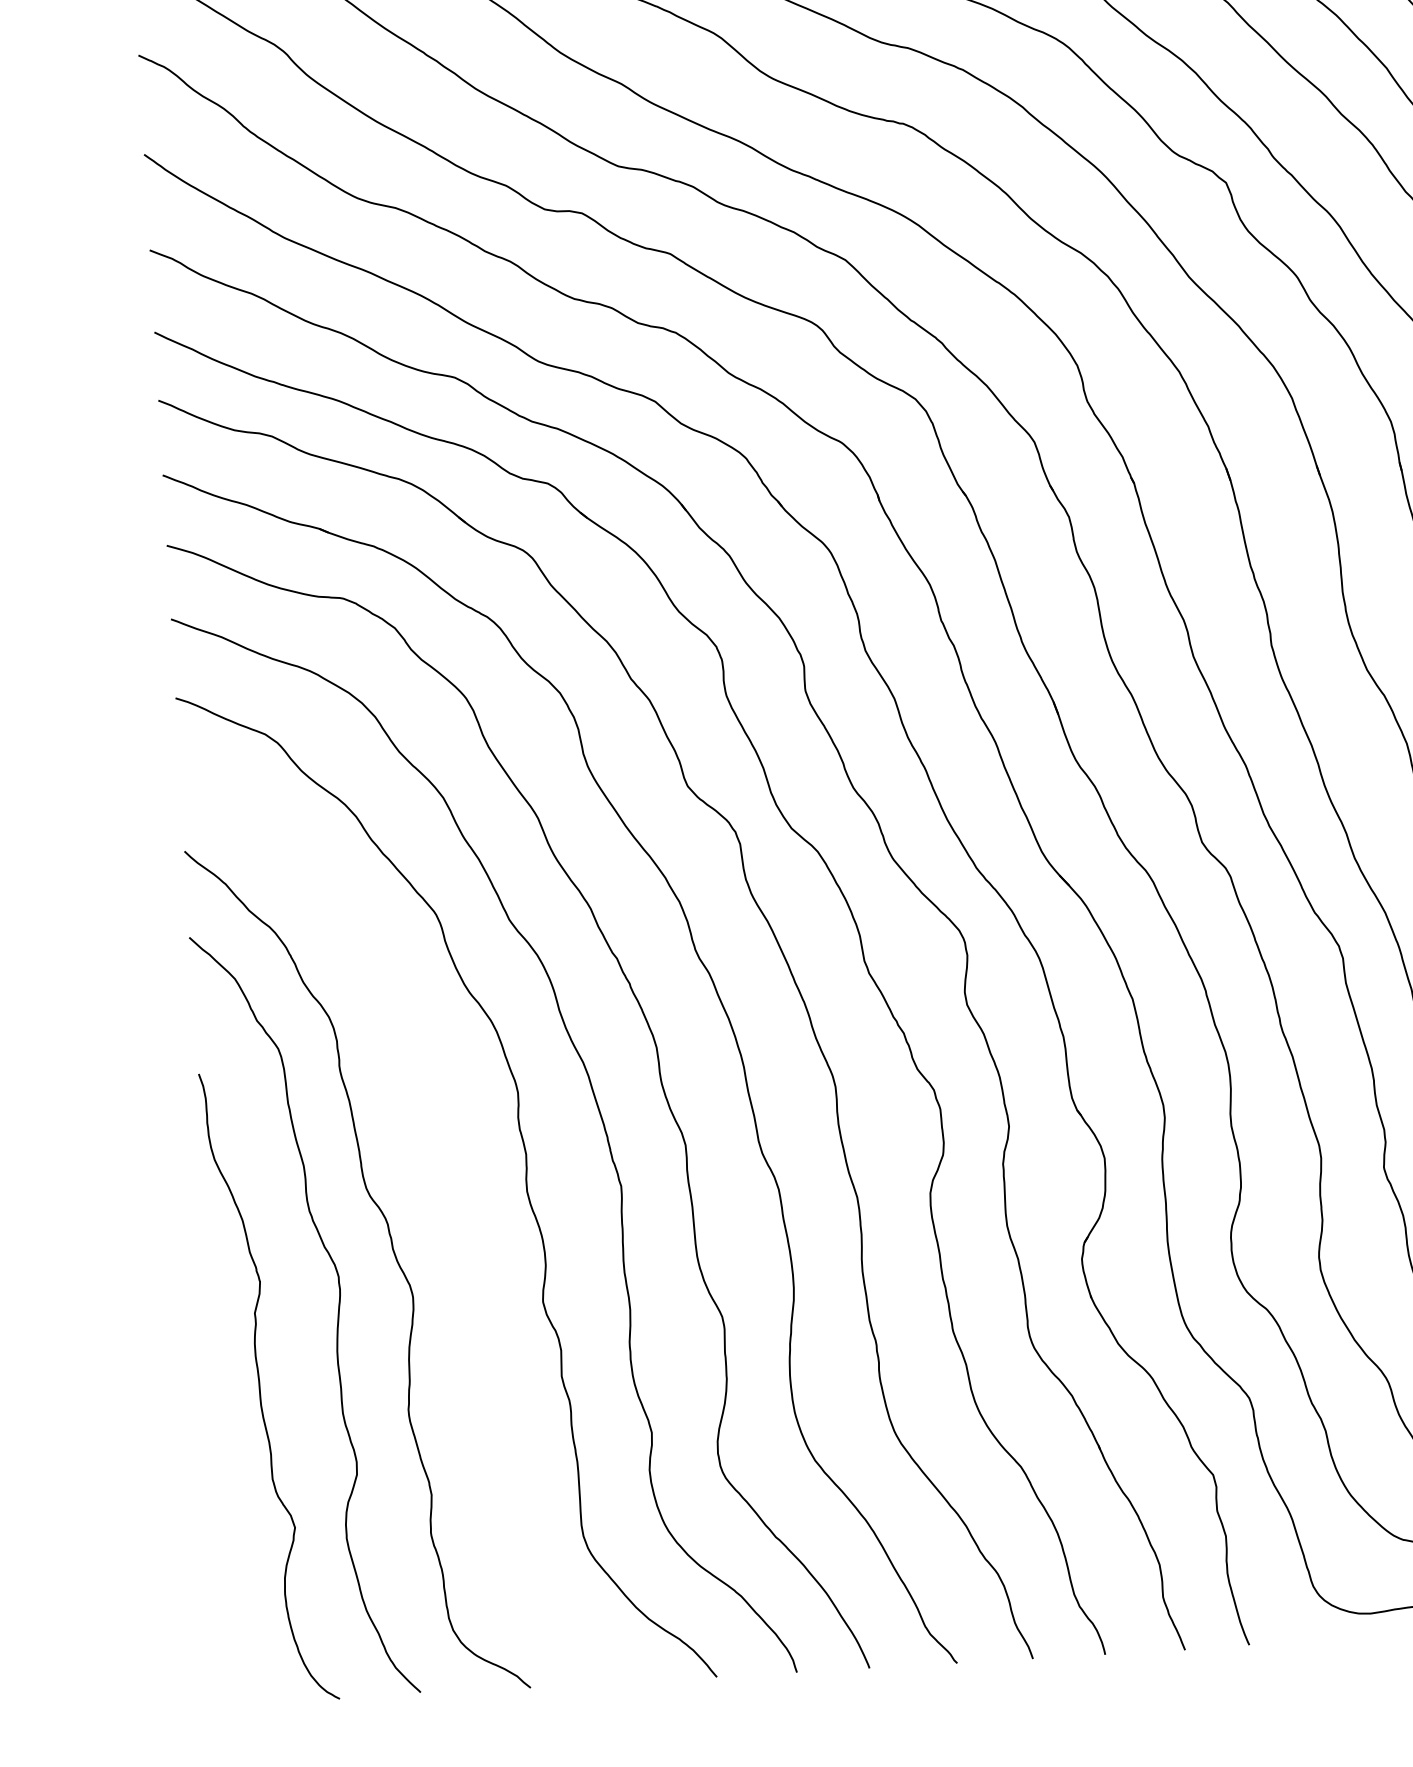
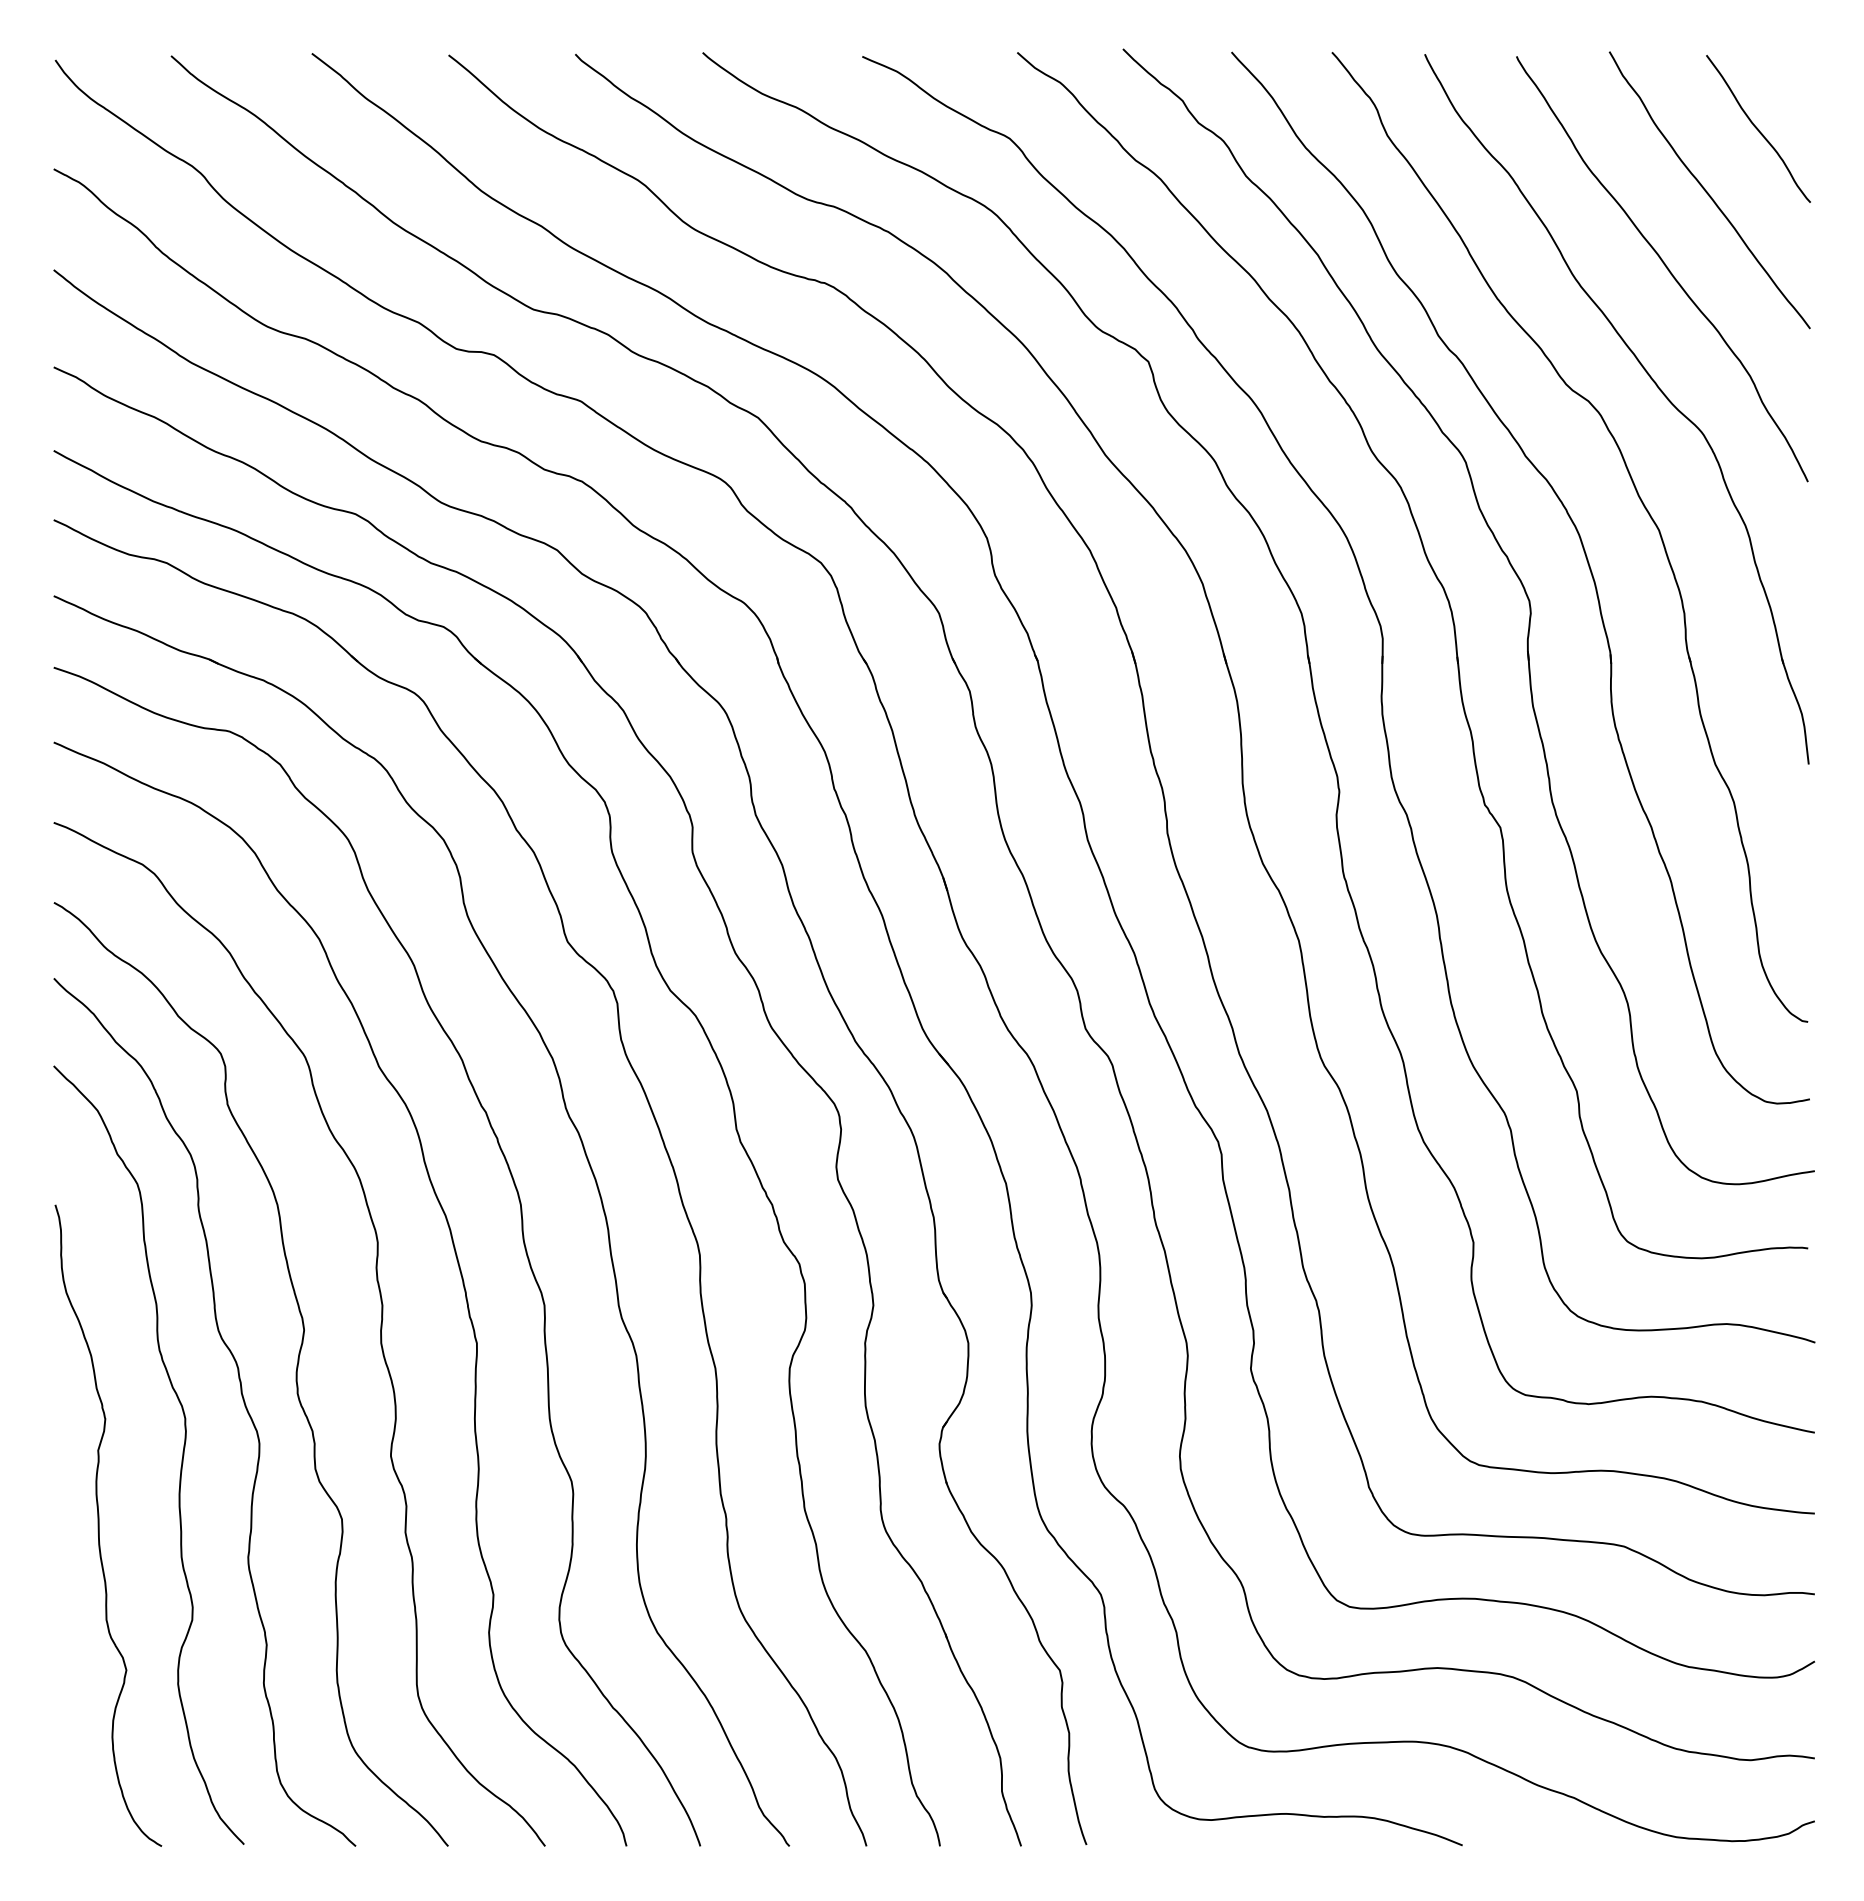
curve: (444, 1227) -> (295, 1374), added

